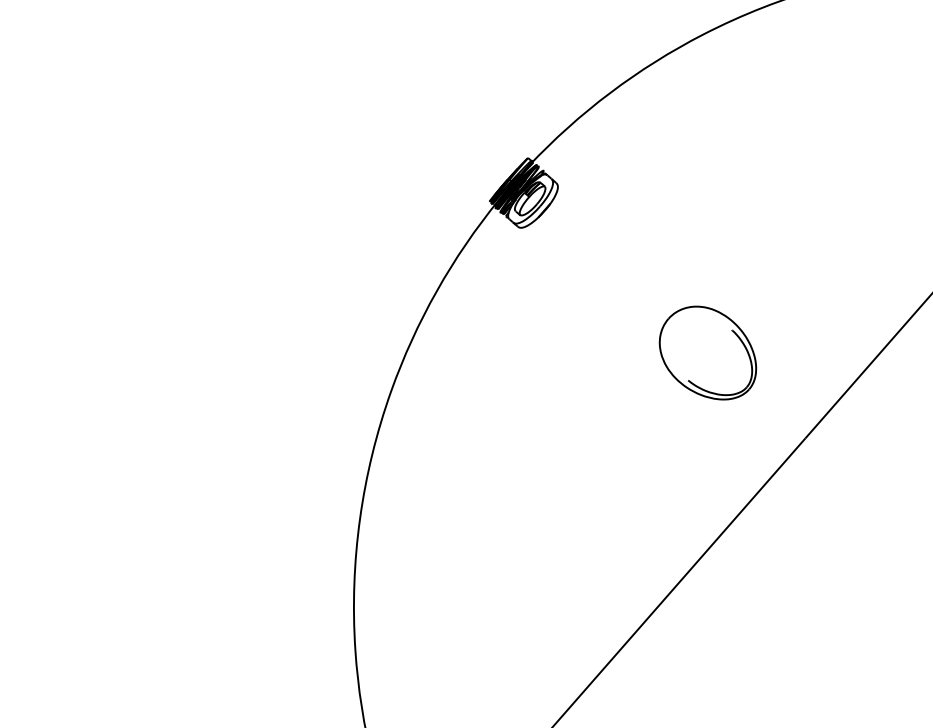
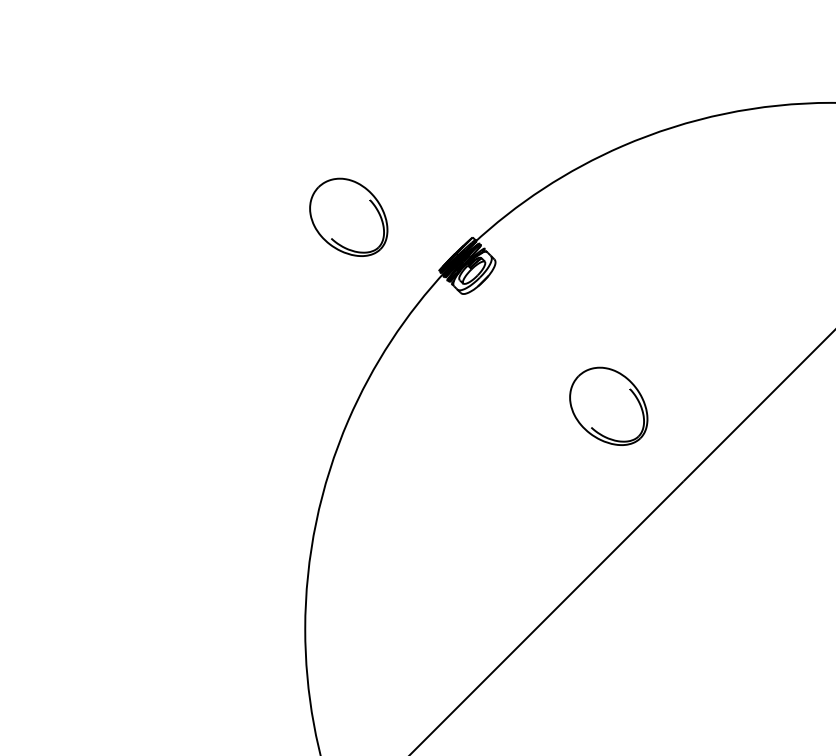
part: (374, 142) -> (348, 216), added

